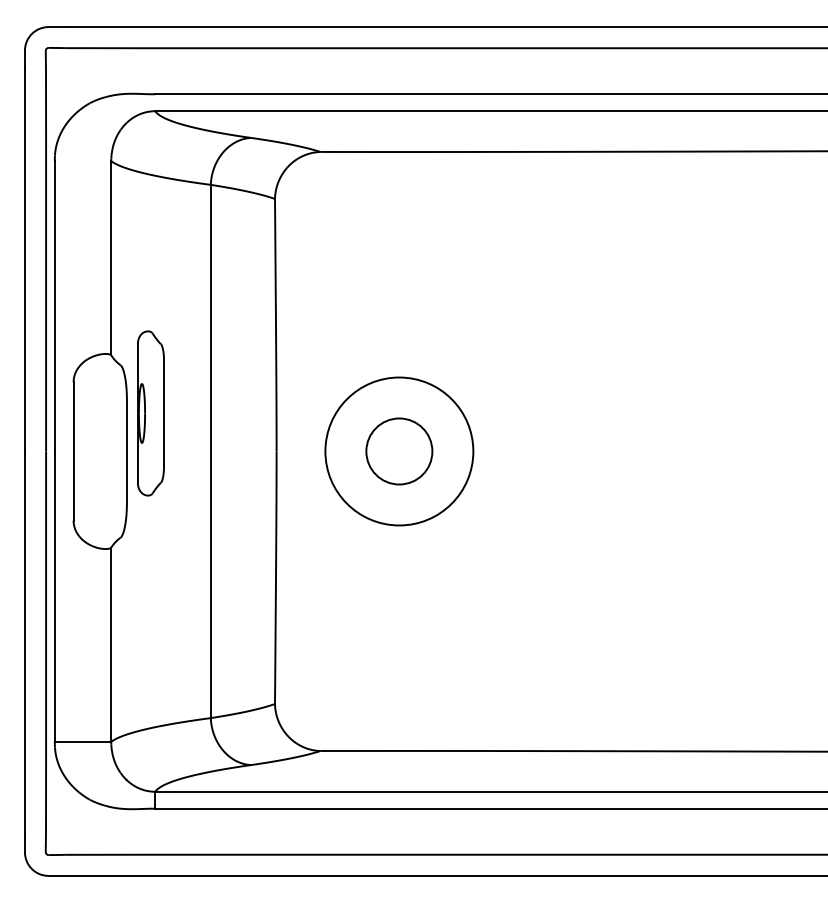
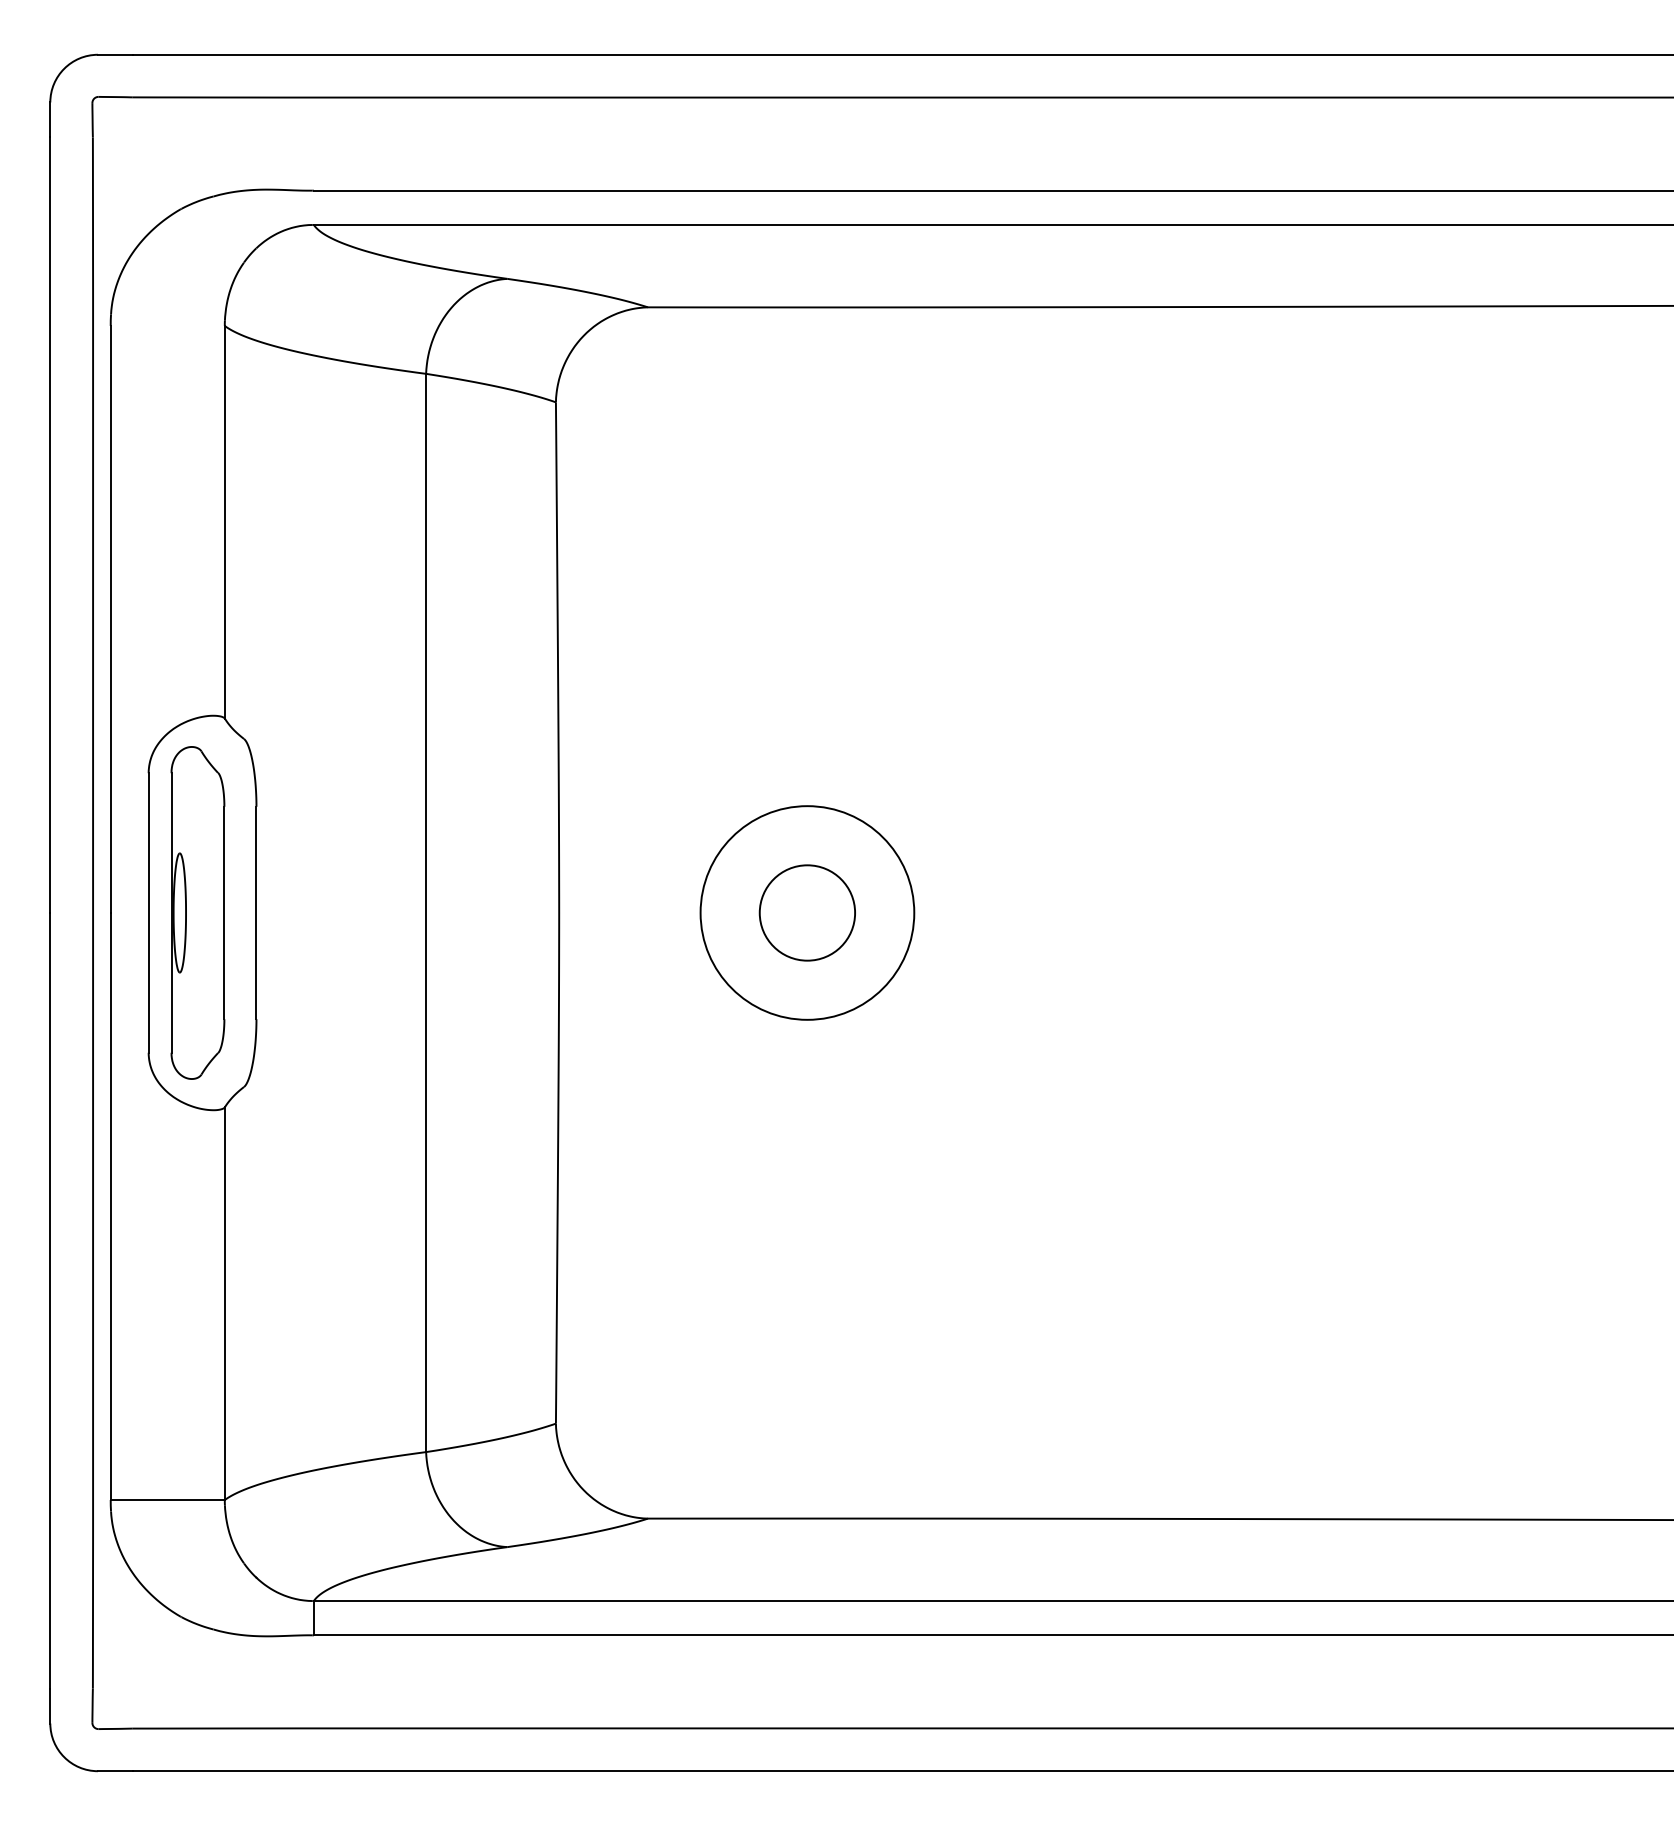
part: (150, 413) -> (197, 913), moved
circle: (398, 451) -> (805, 913), size x0.71
circle: (399, 451) -> (807, 913), size x0.71

